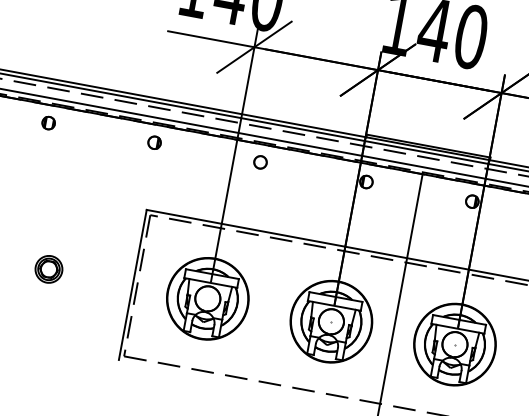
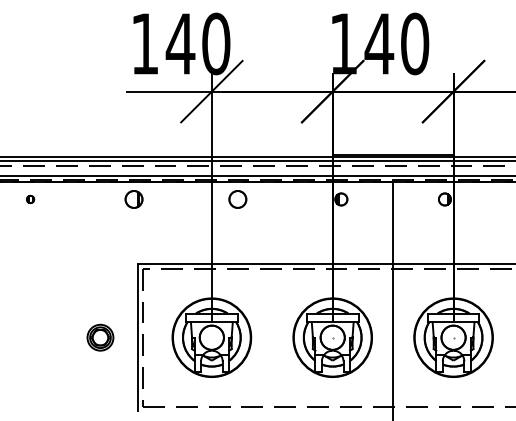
part: (48, 123) -> (30, 199), size x0.6
part: (154, 142) -> (134, 199), size x1.4
circle: (260, 162) -> (237, 199), size x1.4
part: (49, 269) -> (100, 337), moved

